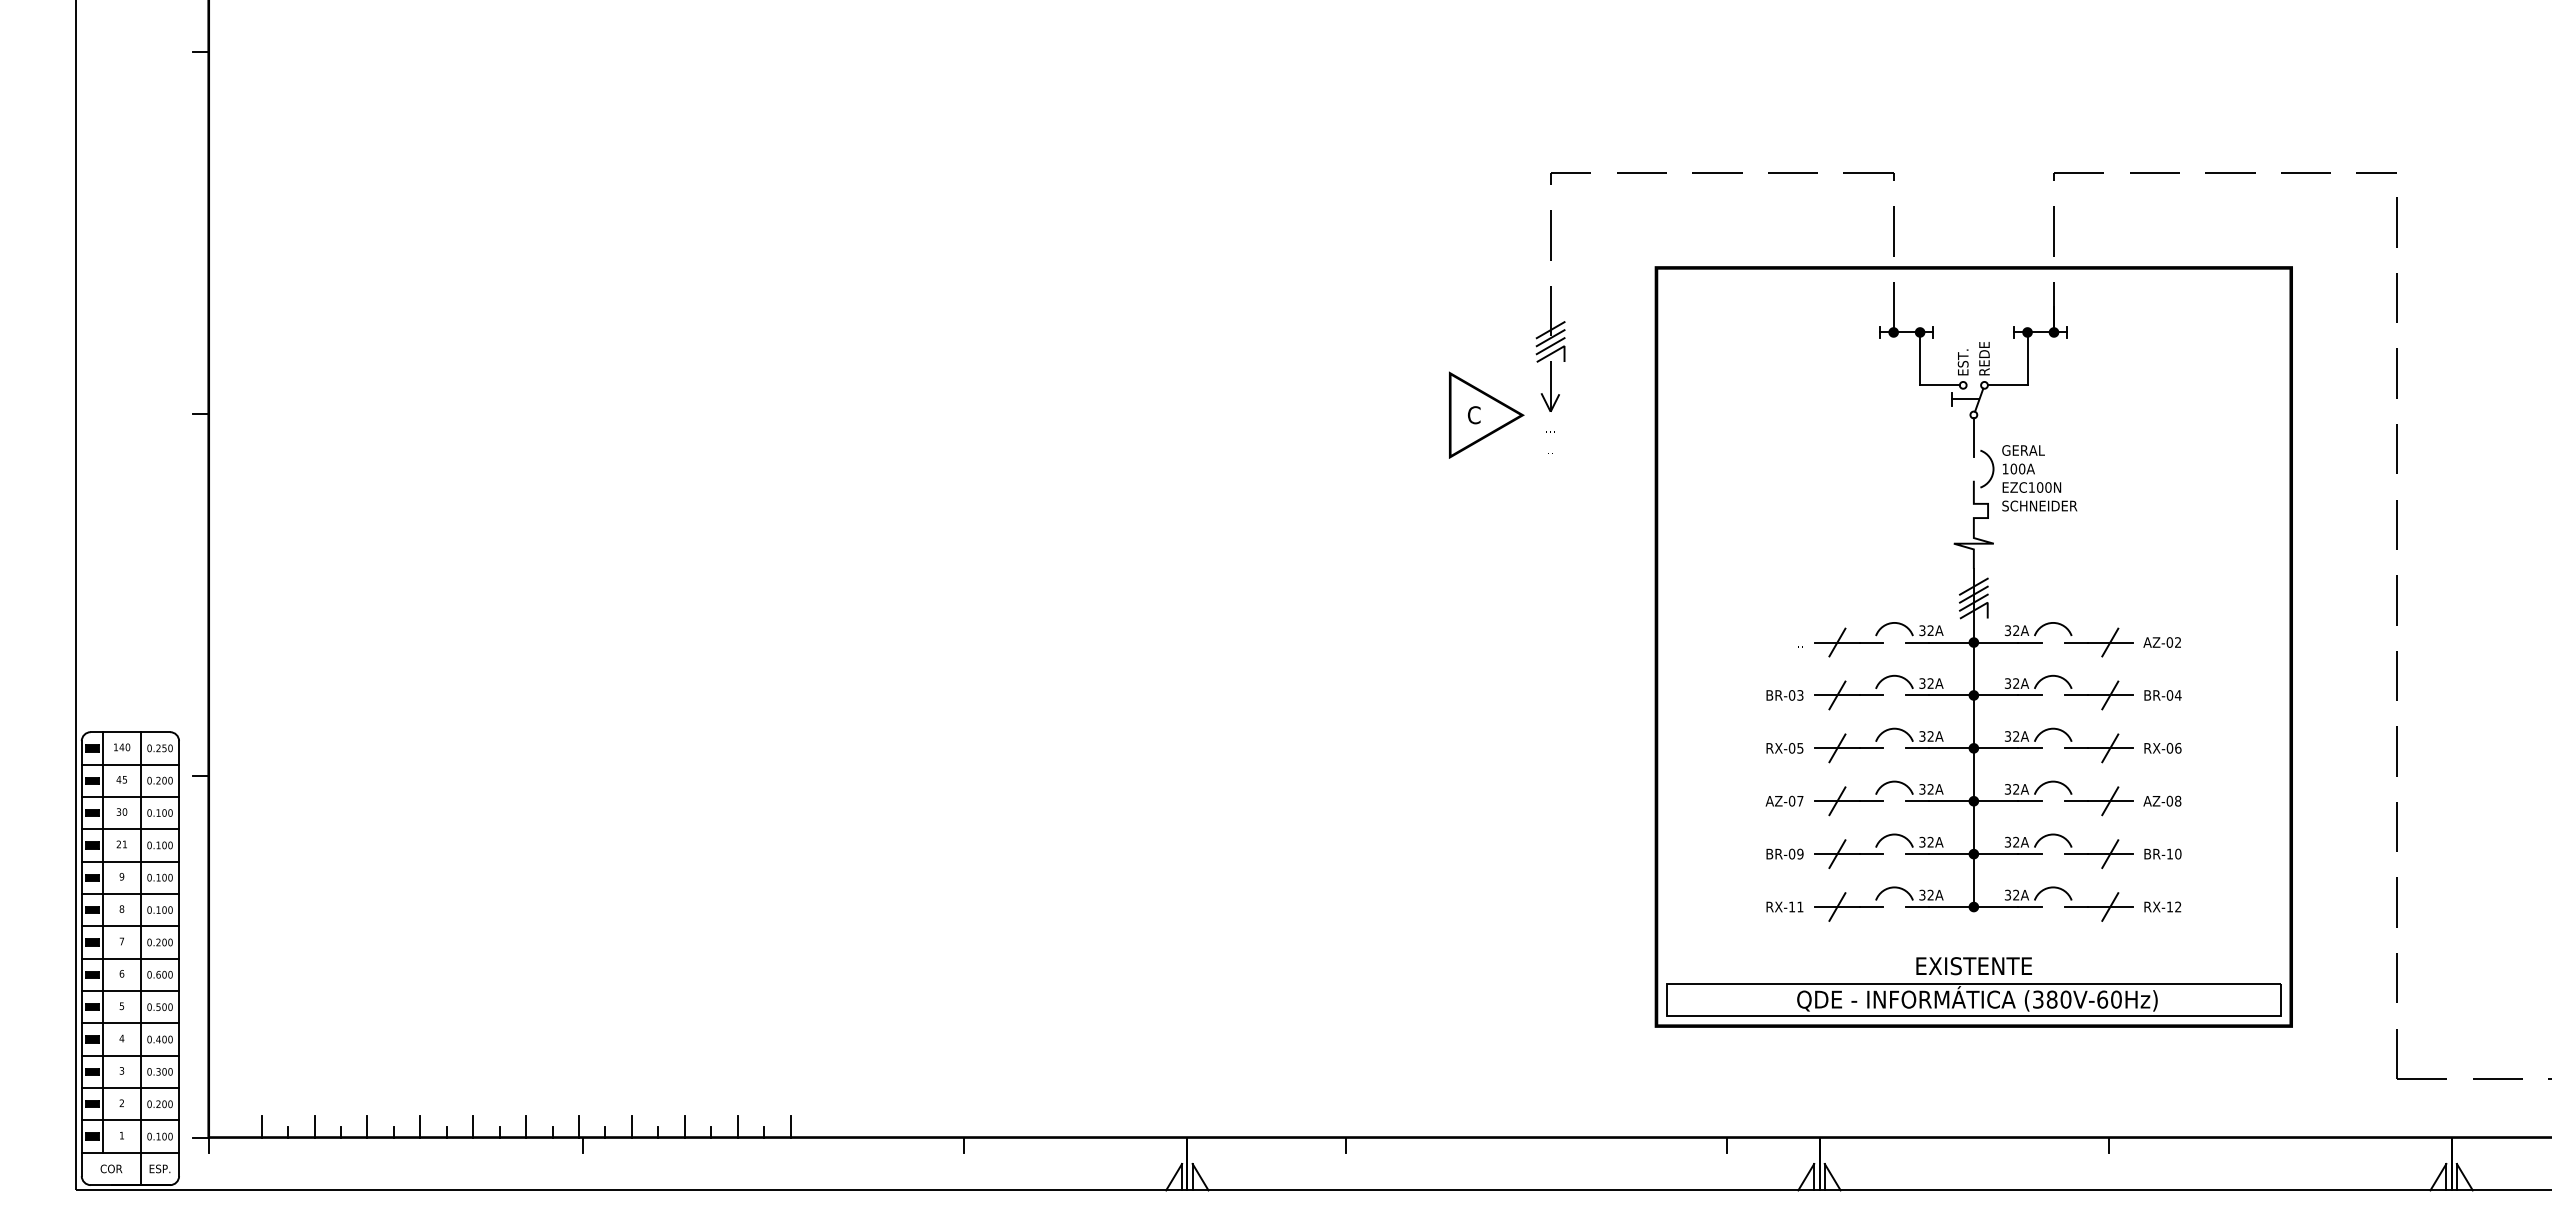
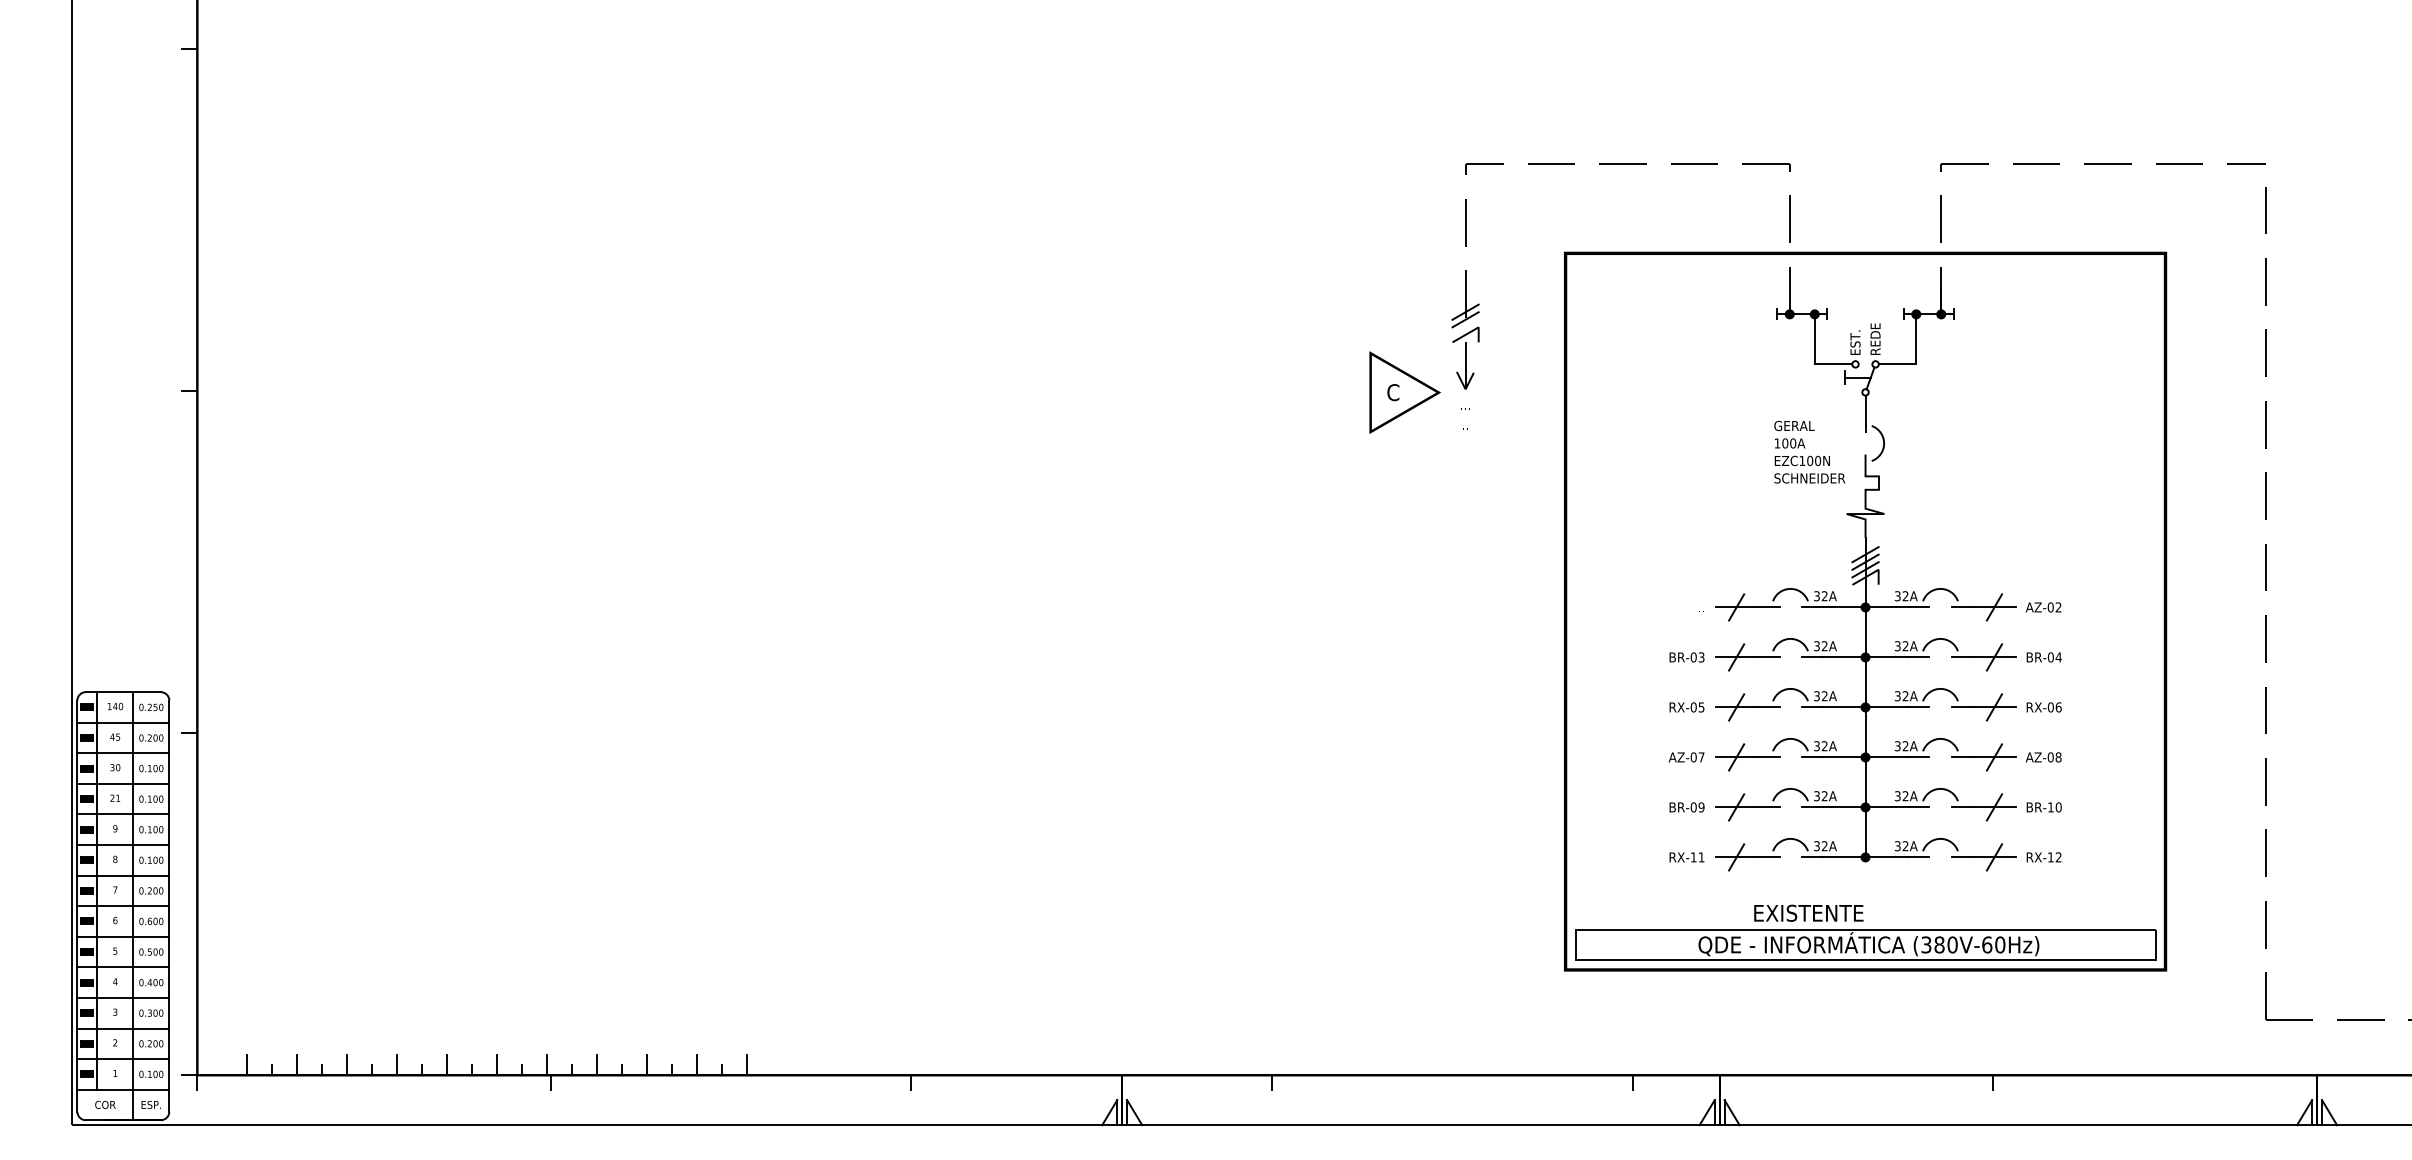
line: (1550, 345) -> (1465, 326), removed
text: (2039, 477) -> (1809, 451), moved
text: (1973, 965) -> (1808, 912), moved

